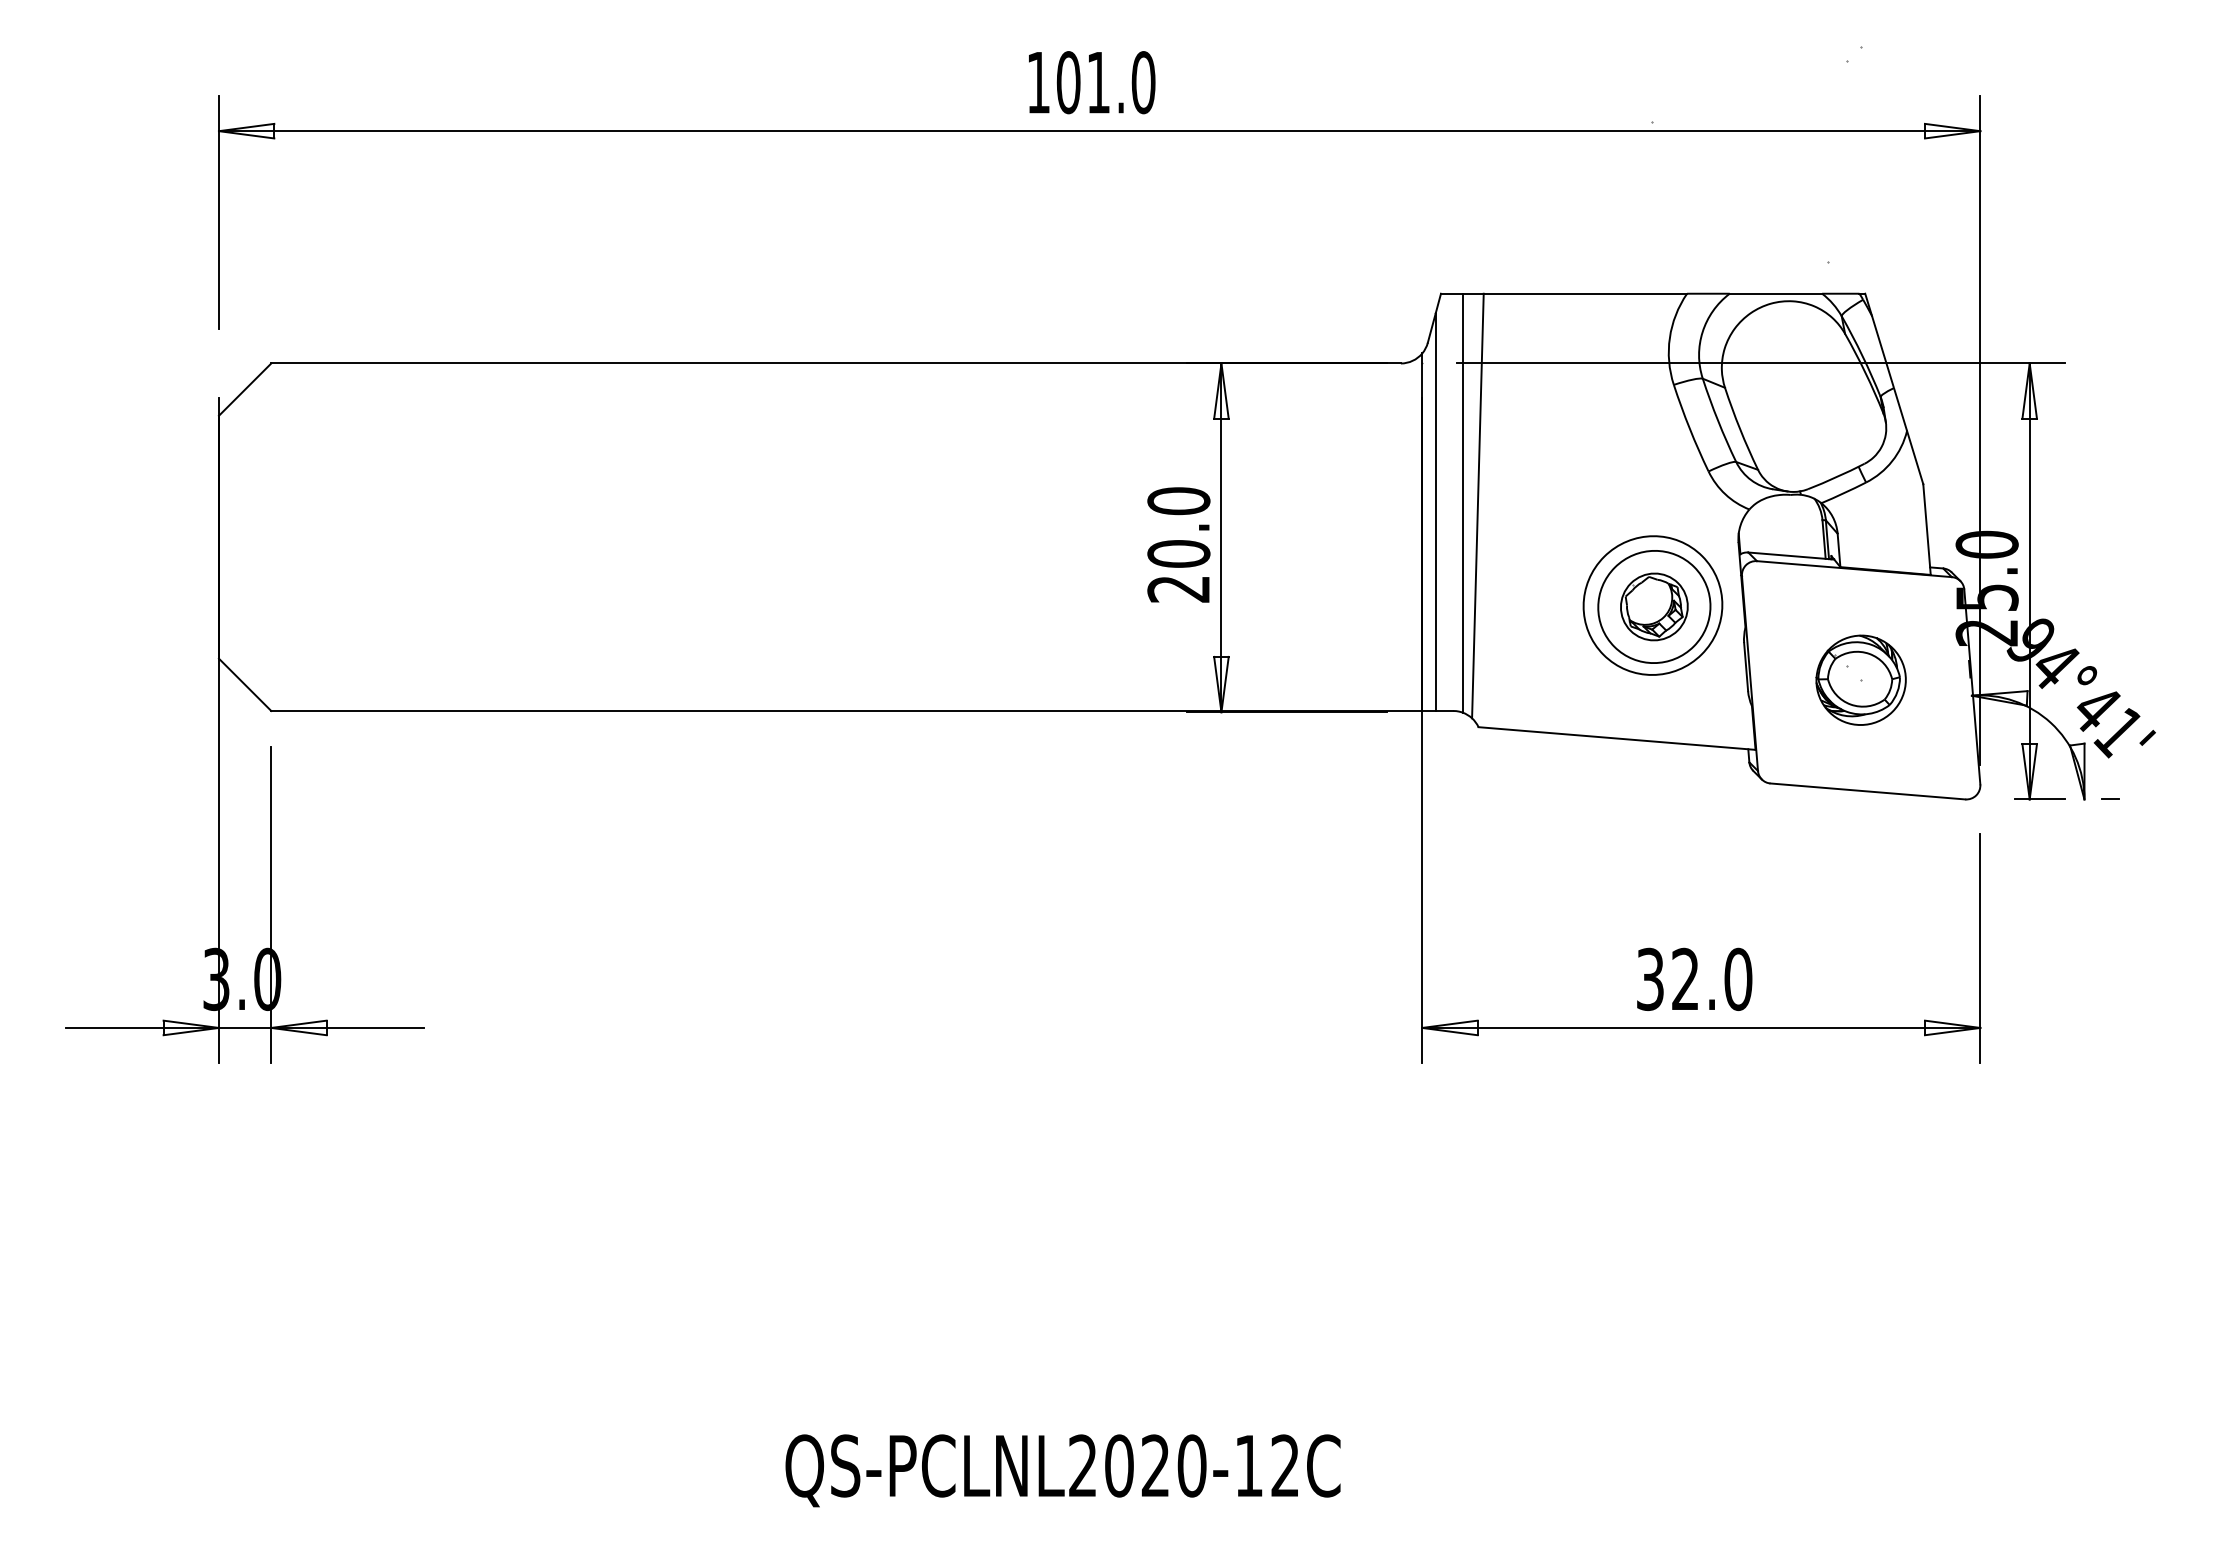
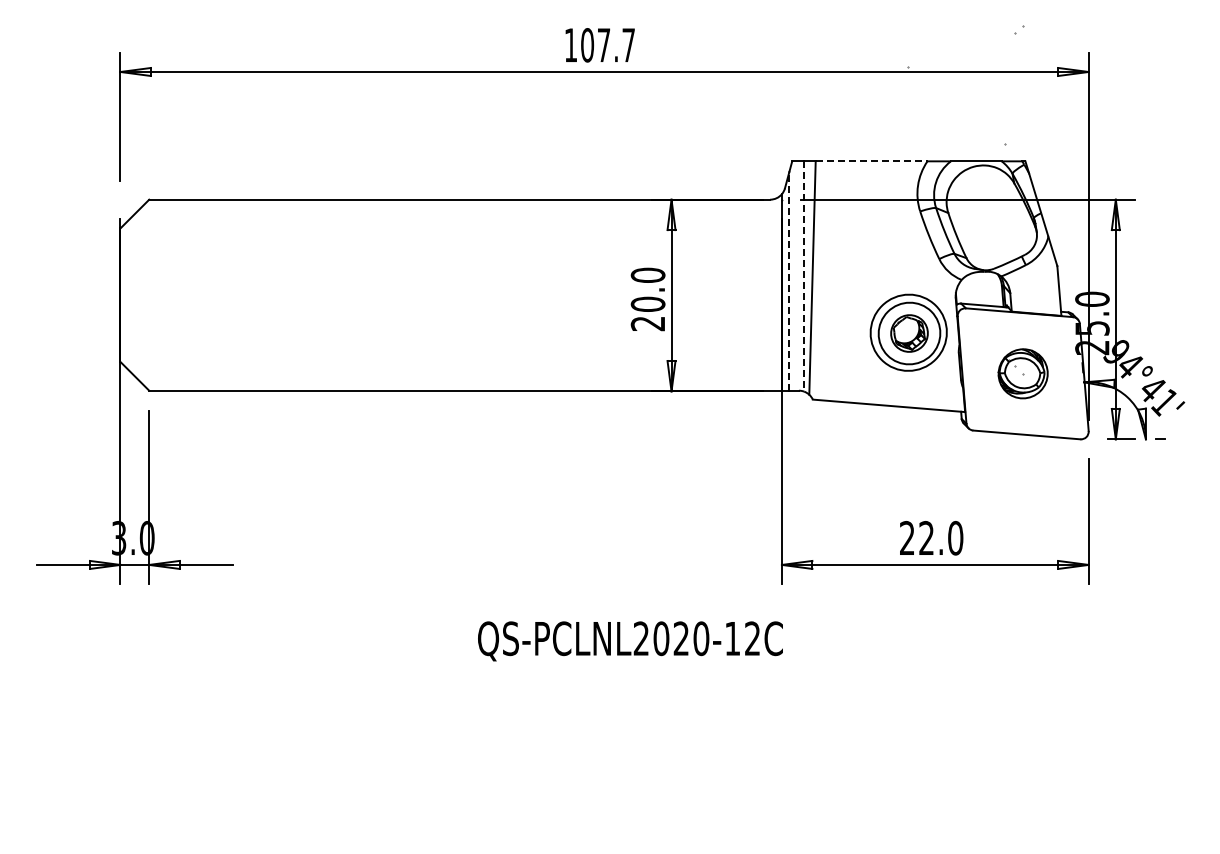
text: (1121, 82) -> (616, 45), 101.0 -> 107.7
line: (1585, 294) -> (871, 161), solid -> dashed
line: (1463, 503) -> (804, 276), solid -> dashed
line: (1436, 510) -> (789, 280), solid -> dashed
text: (1650, 979) -> (907, 538), 32.0 -> 22.0
text: (1063, 1471) -> (630, 641), moved

